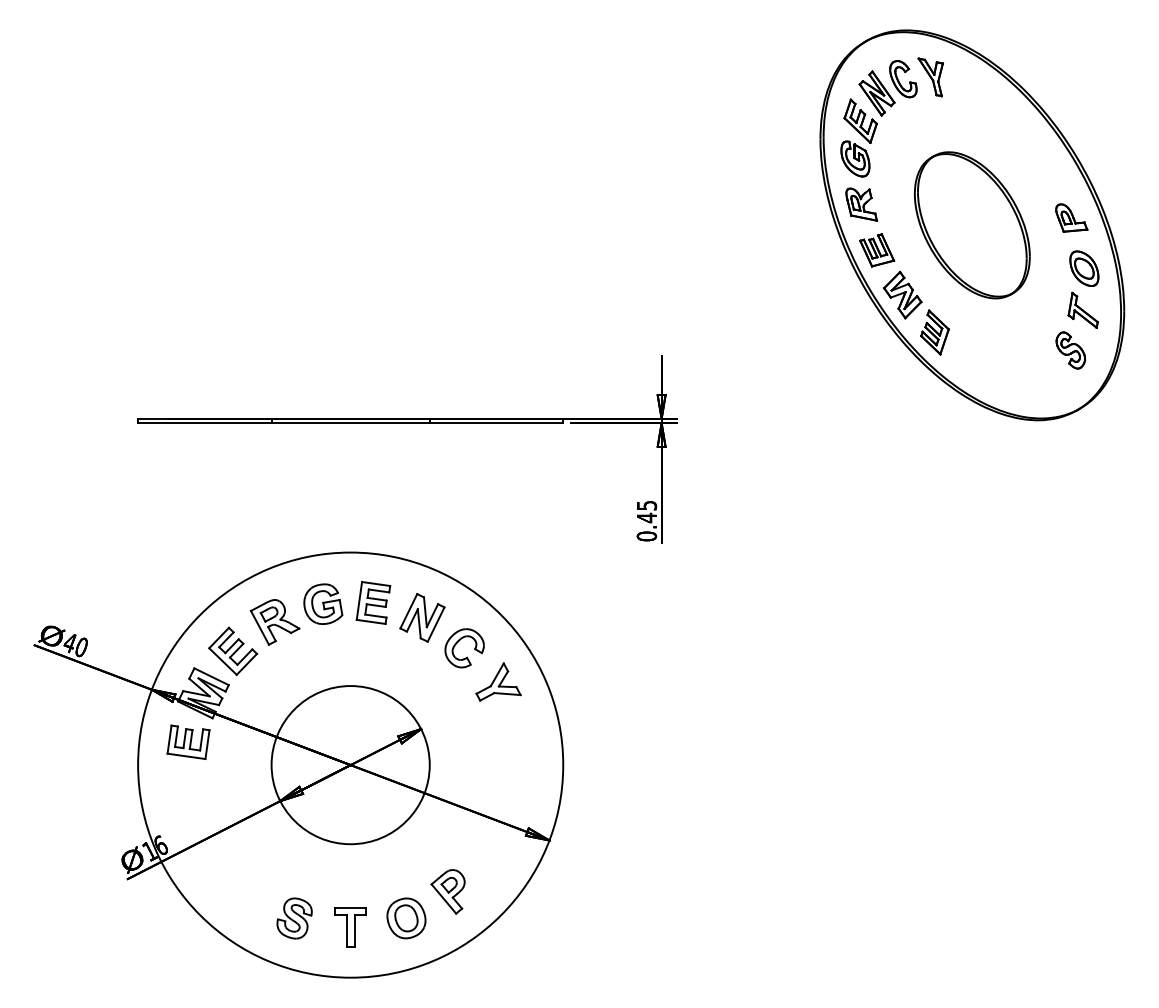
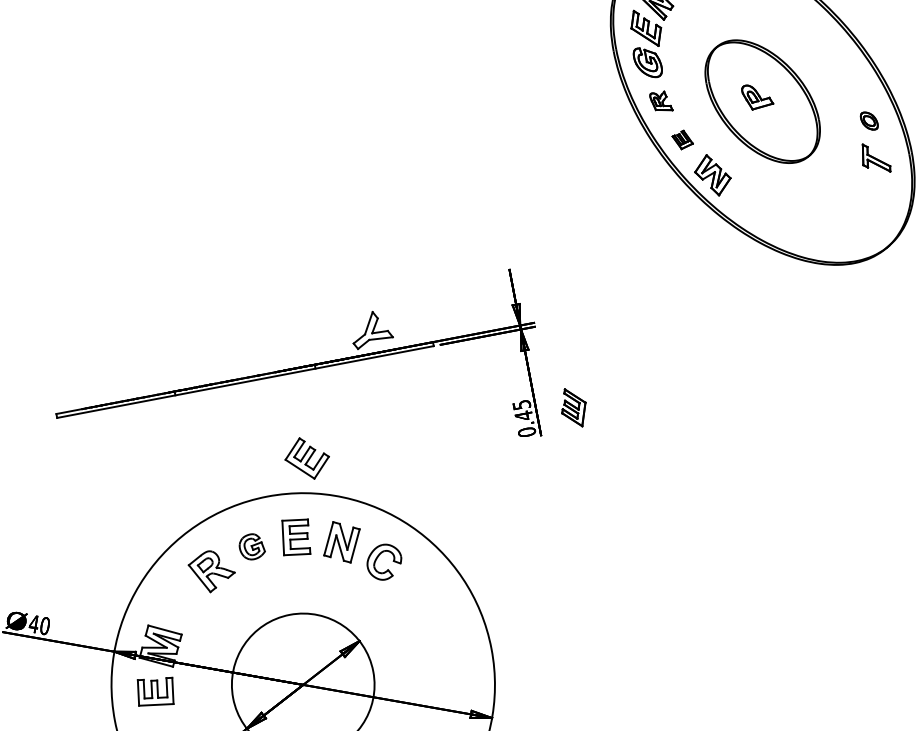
part: (861, 204) -> (661, 101), size x0.7
part: (1071, 217) -> (757, 95), moved
part: (877, 250) -> (682, 140), size x0.6
part: (1084, 268) -> (869, 120), size x0.6
part: (934, 332) -> (573, 407), moved
part: (1070, 350) -> (870, 195), removed
part: (323, 603) -> (251, 546), size x0.7
part: (233, 650) -> (307, 457), moved
part: (498, 681) -> (371, 328), moved

